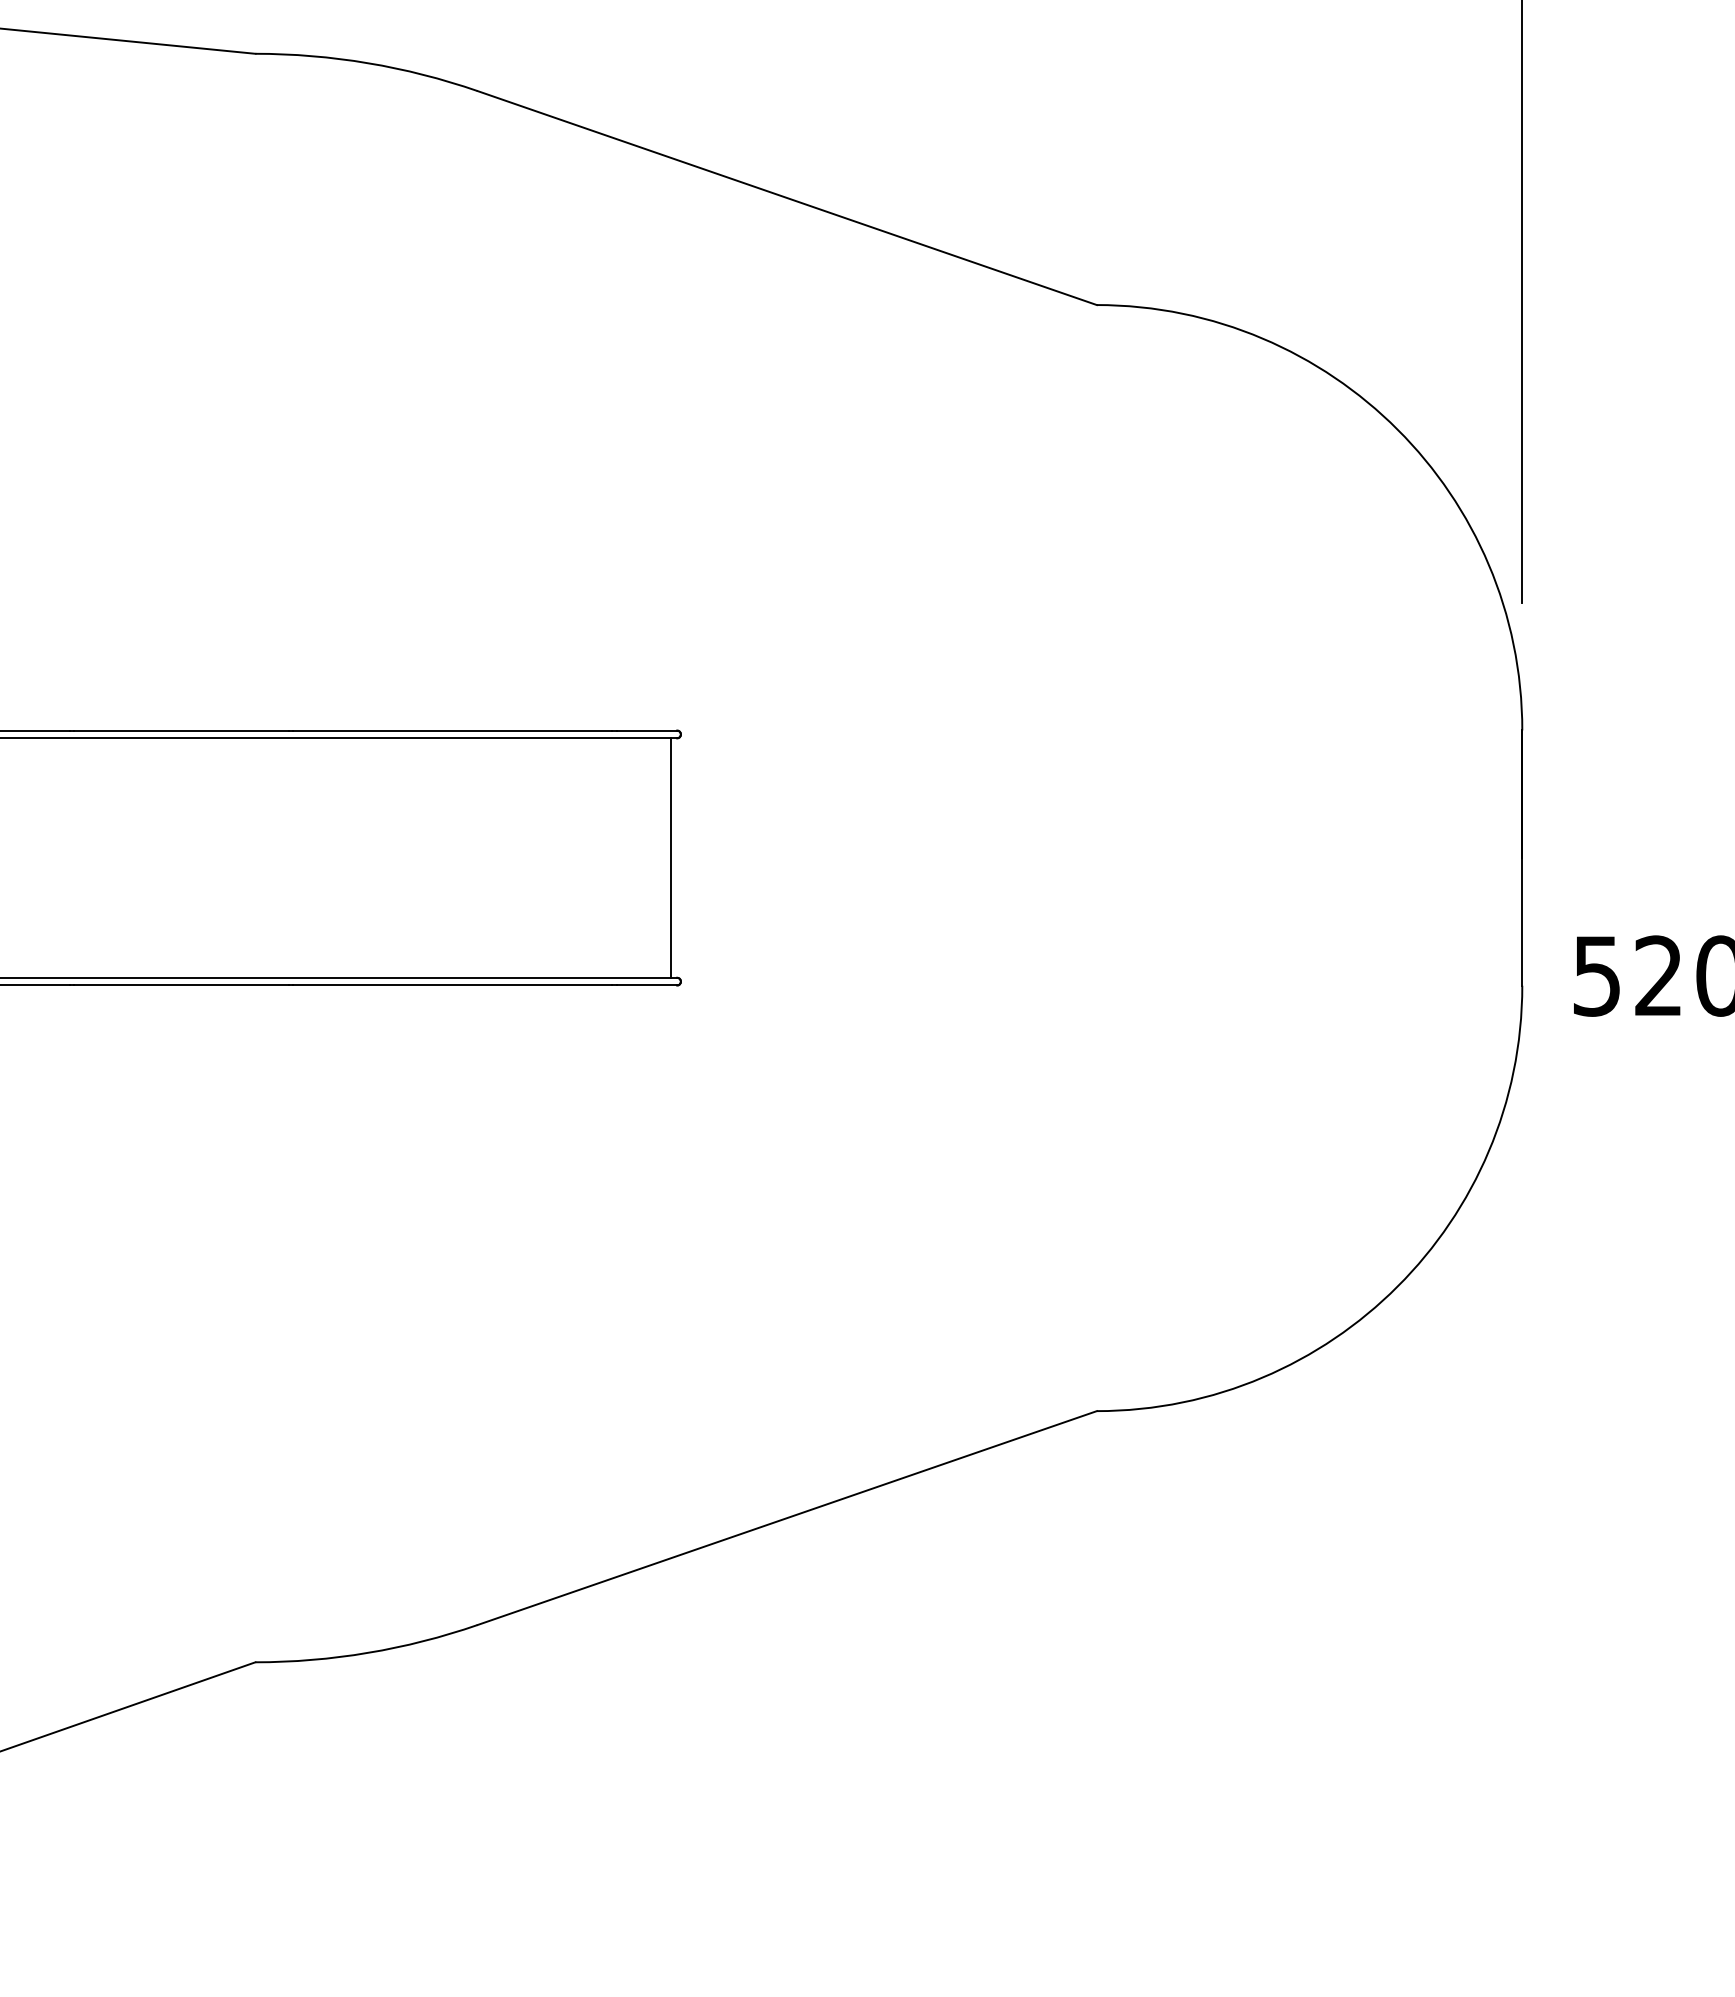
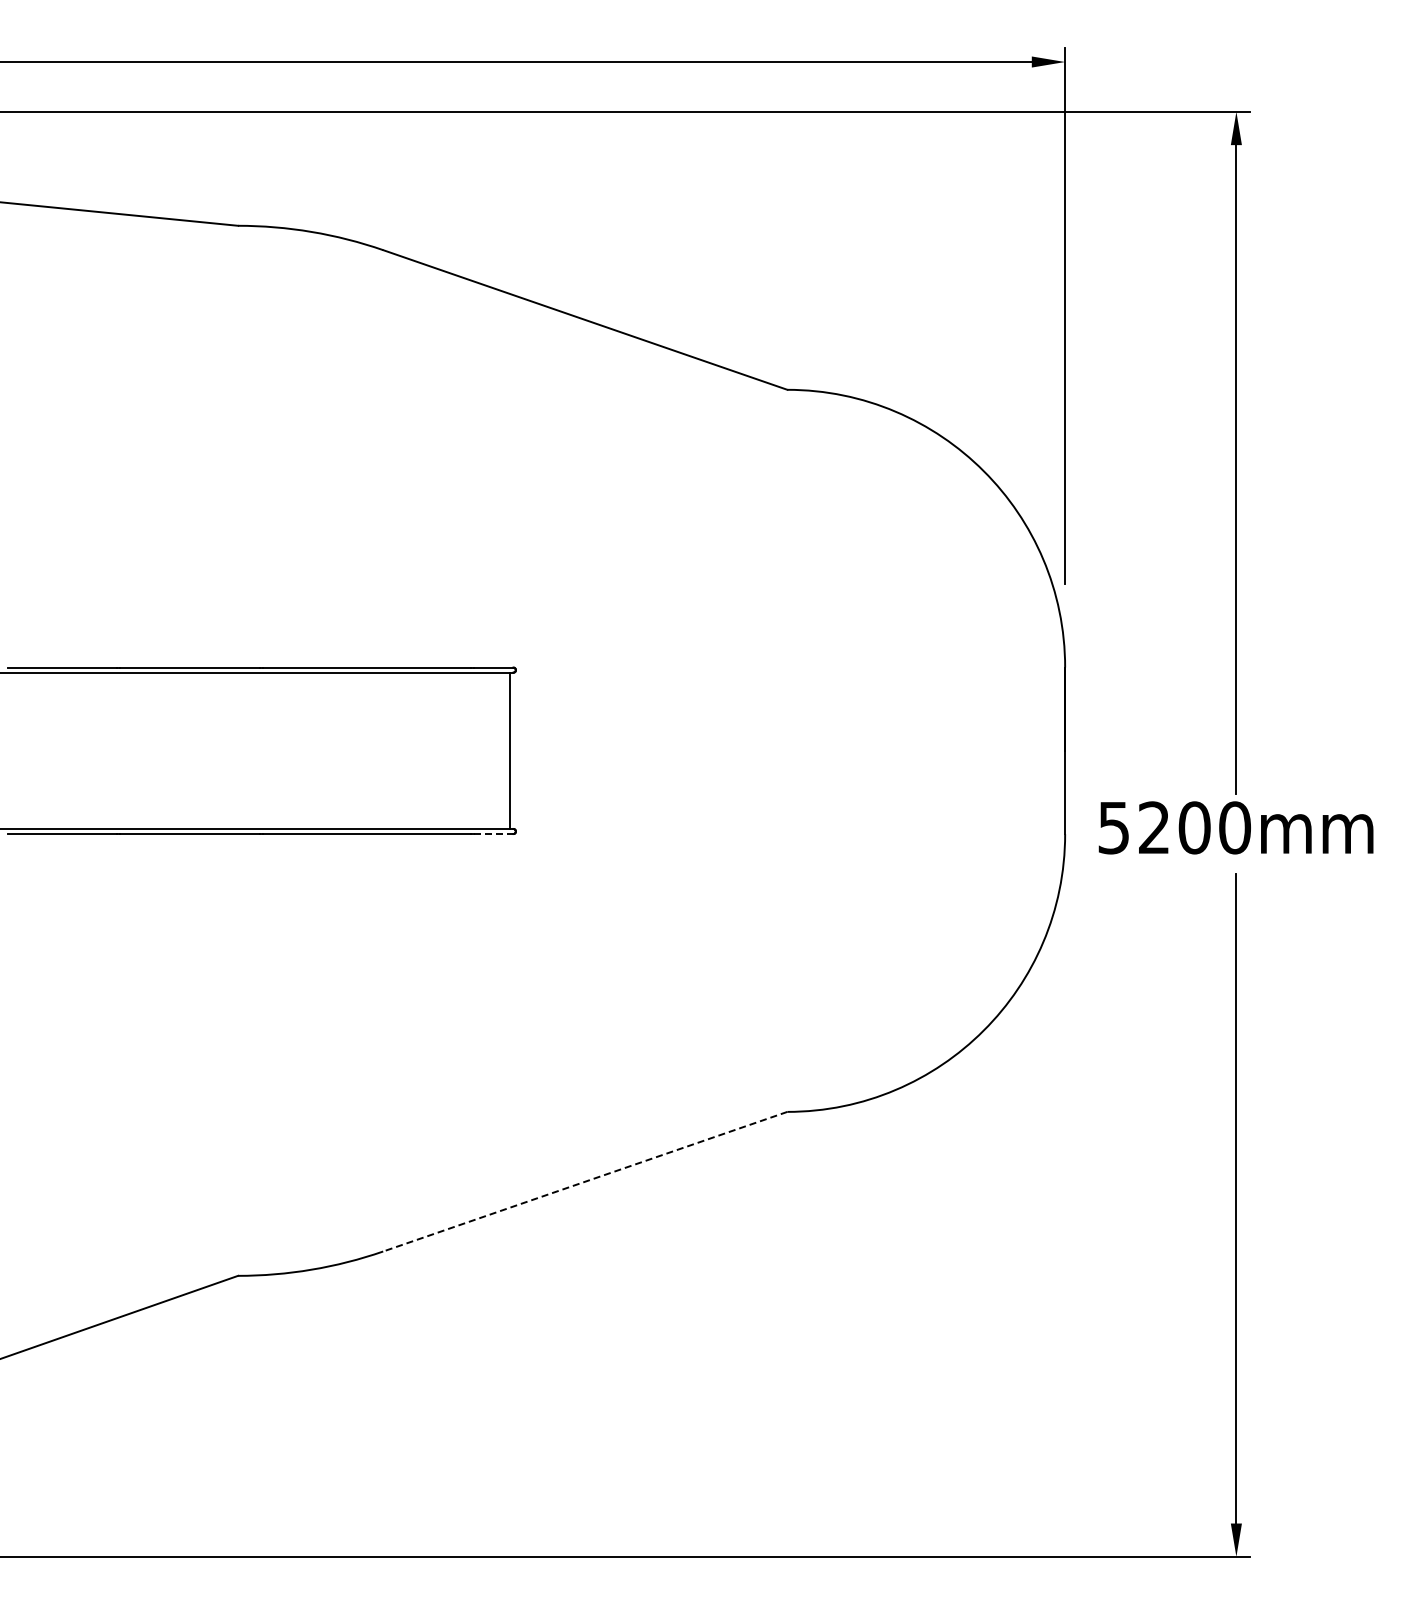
line: (646, 986) -> (493, 834), solid -> dashed
line: (787, 1517) -> (585, 1181), solid -> dashed

